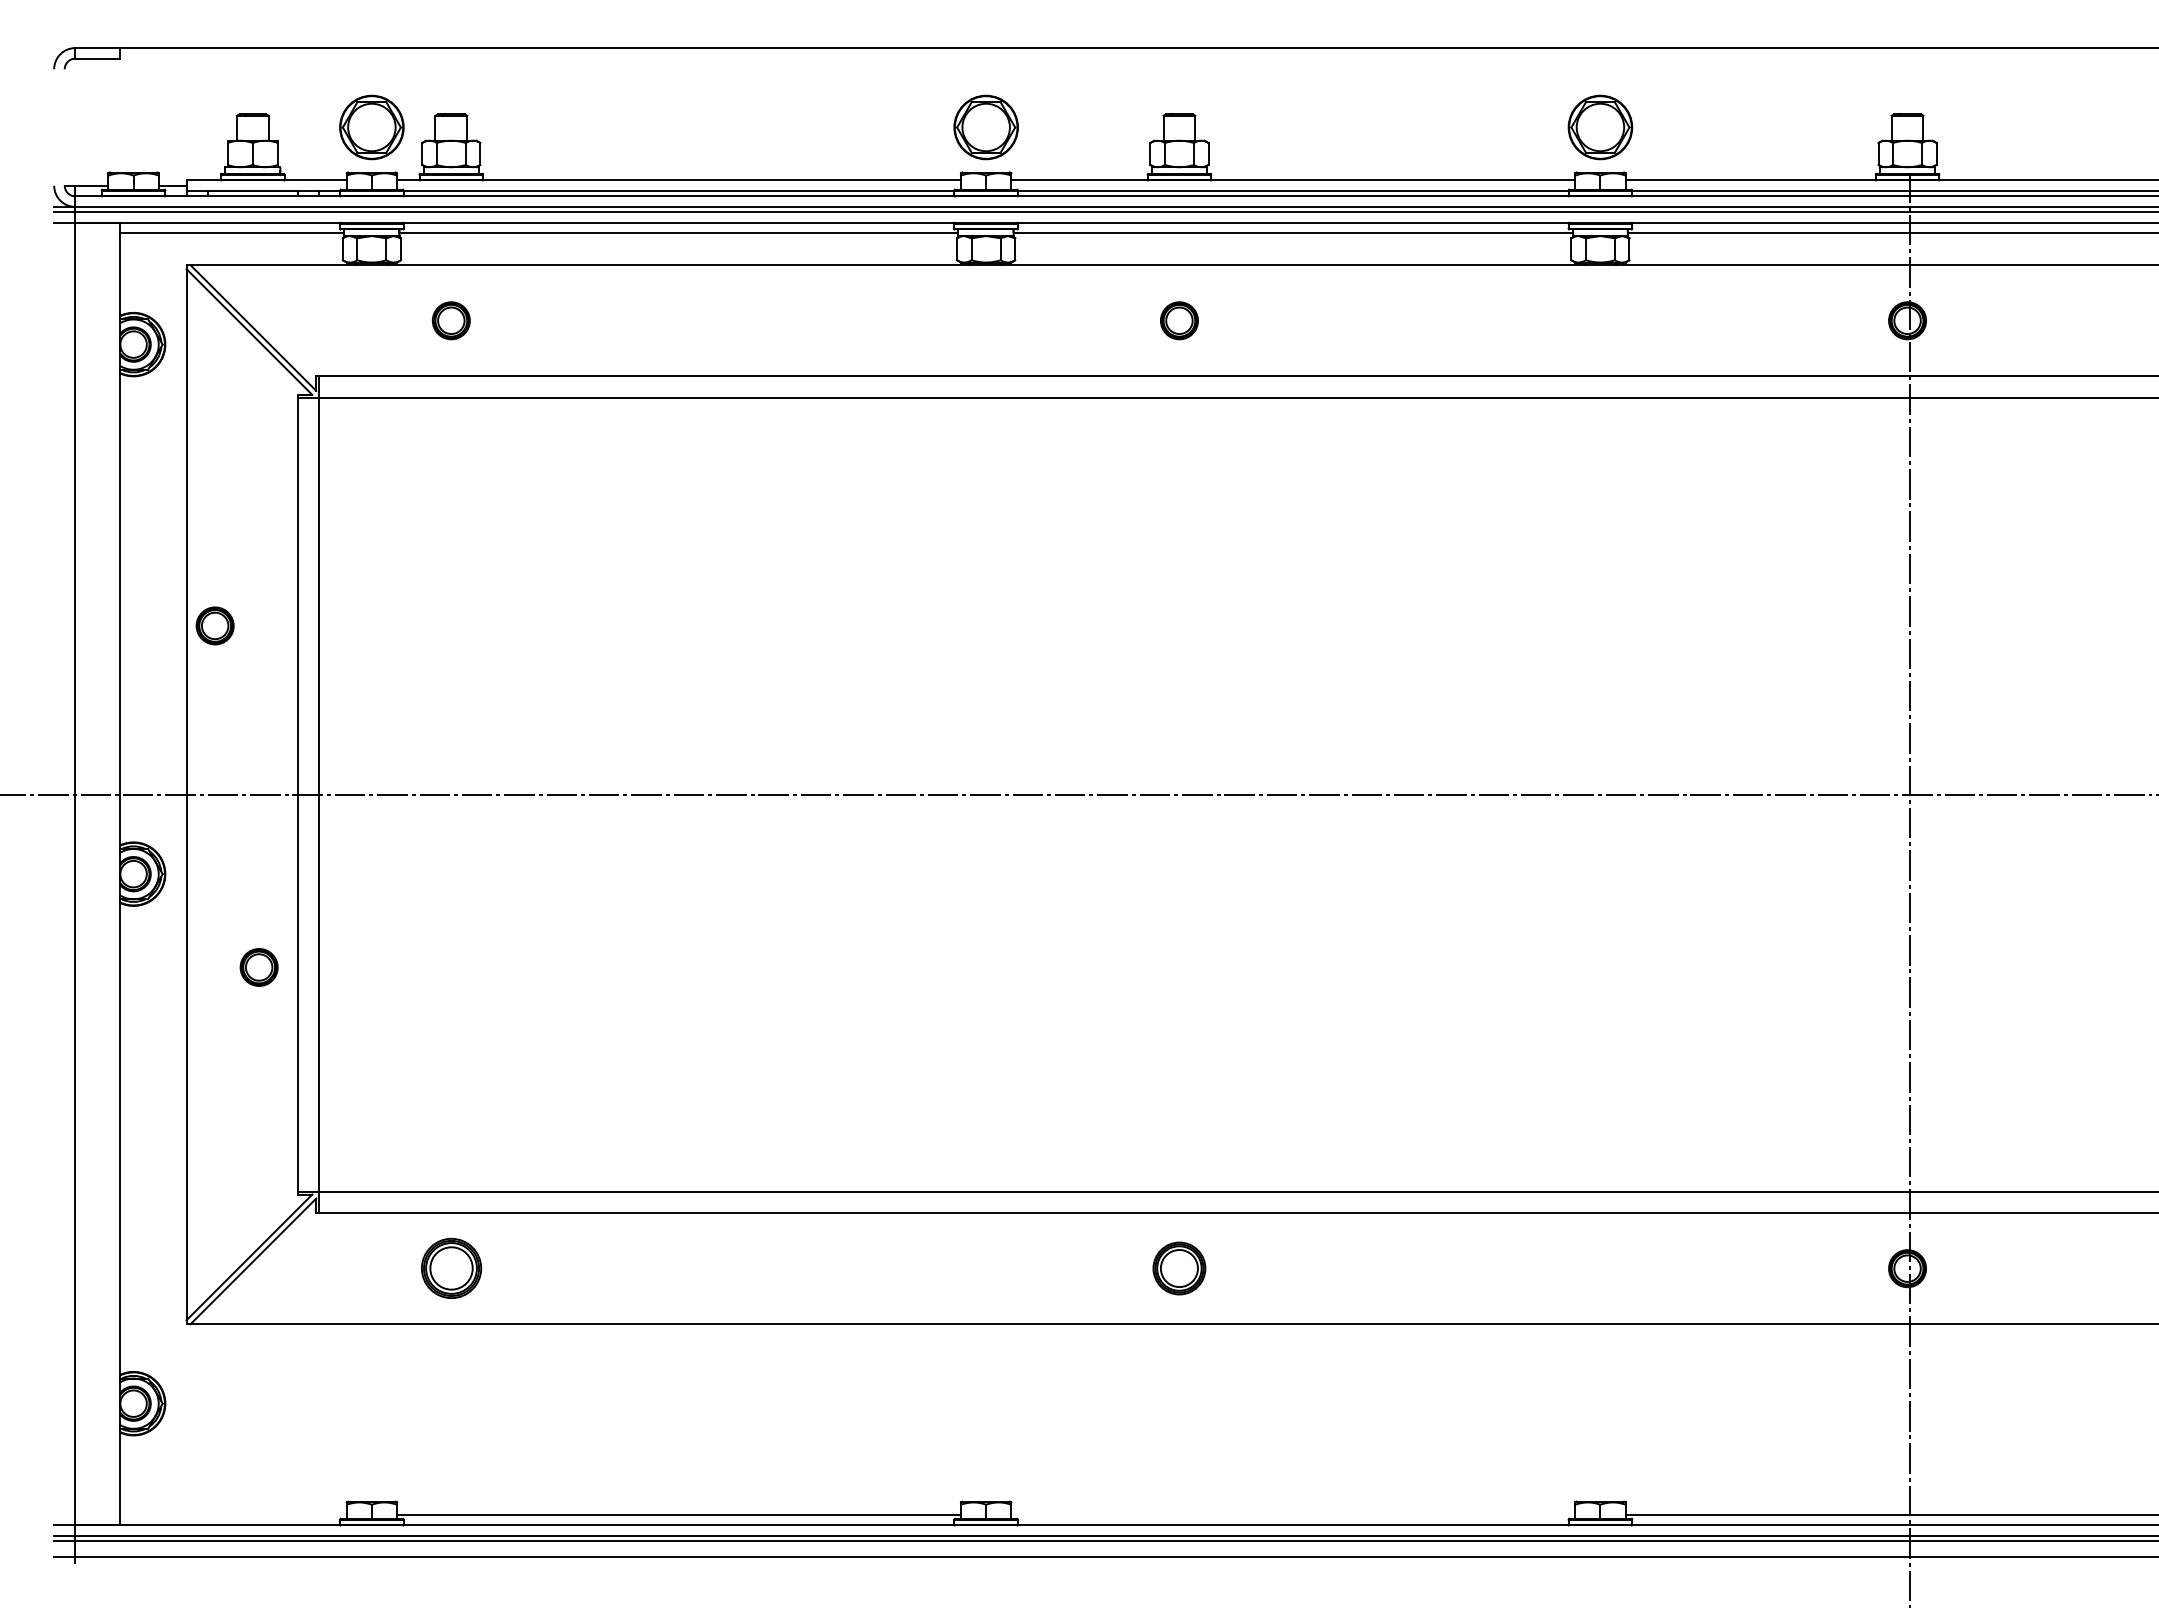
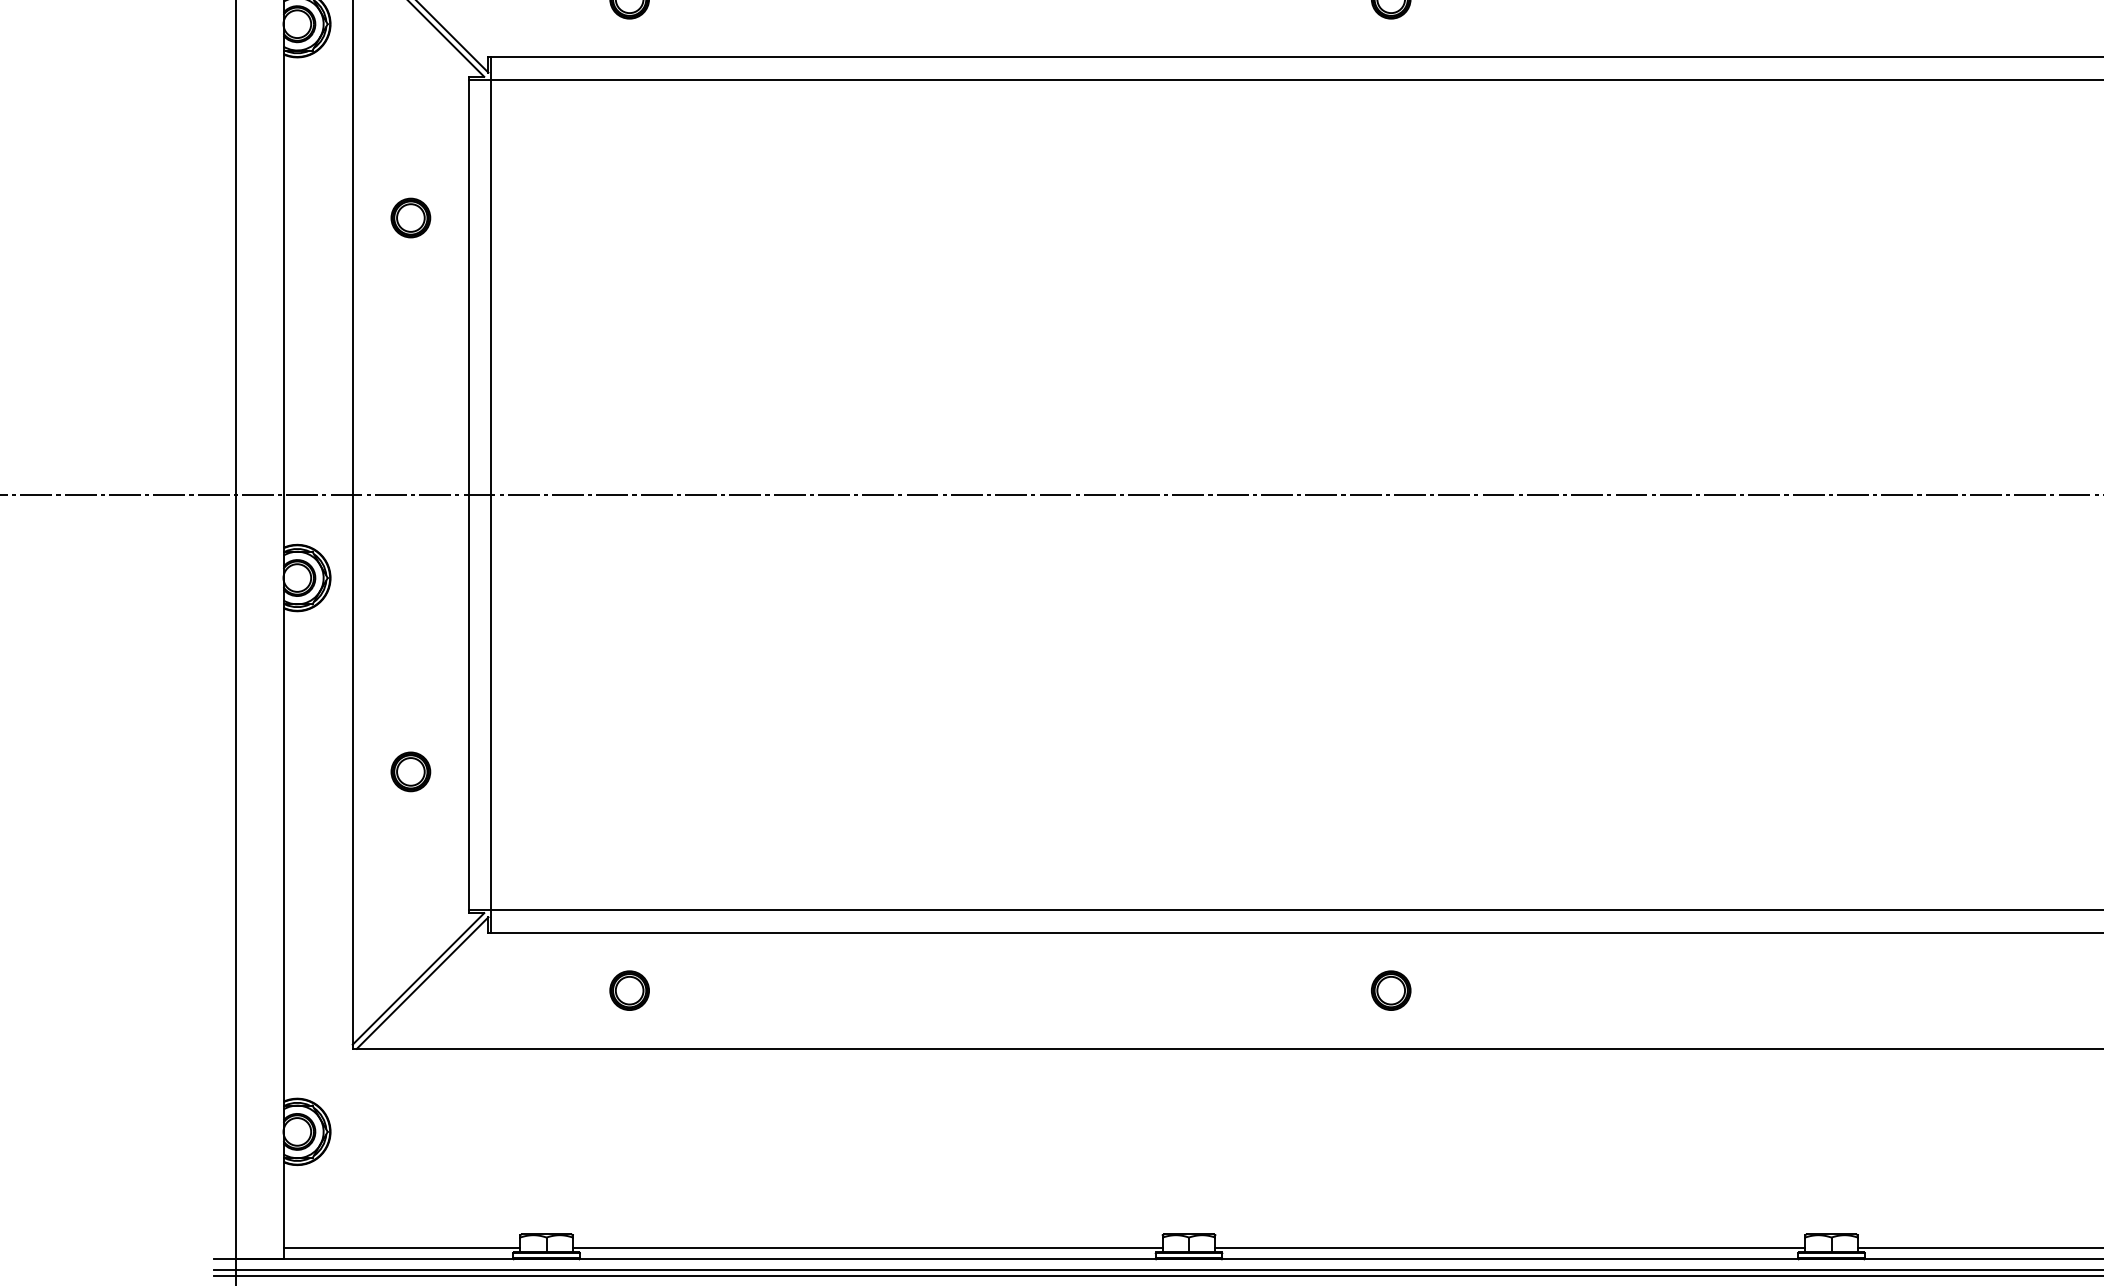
part: (214, 625) -> (410, 217), moved
part: (258, 967) -> (410, 771), moved
part: (450, 1268) -> (628, 990), size x0.62
part: (1179, 1268) -> (1391, 990), size x0.71
line: (233, 1514) -> (401, 1247), added
line: (1293, 1514) -> (1510, 1247), added

